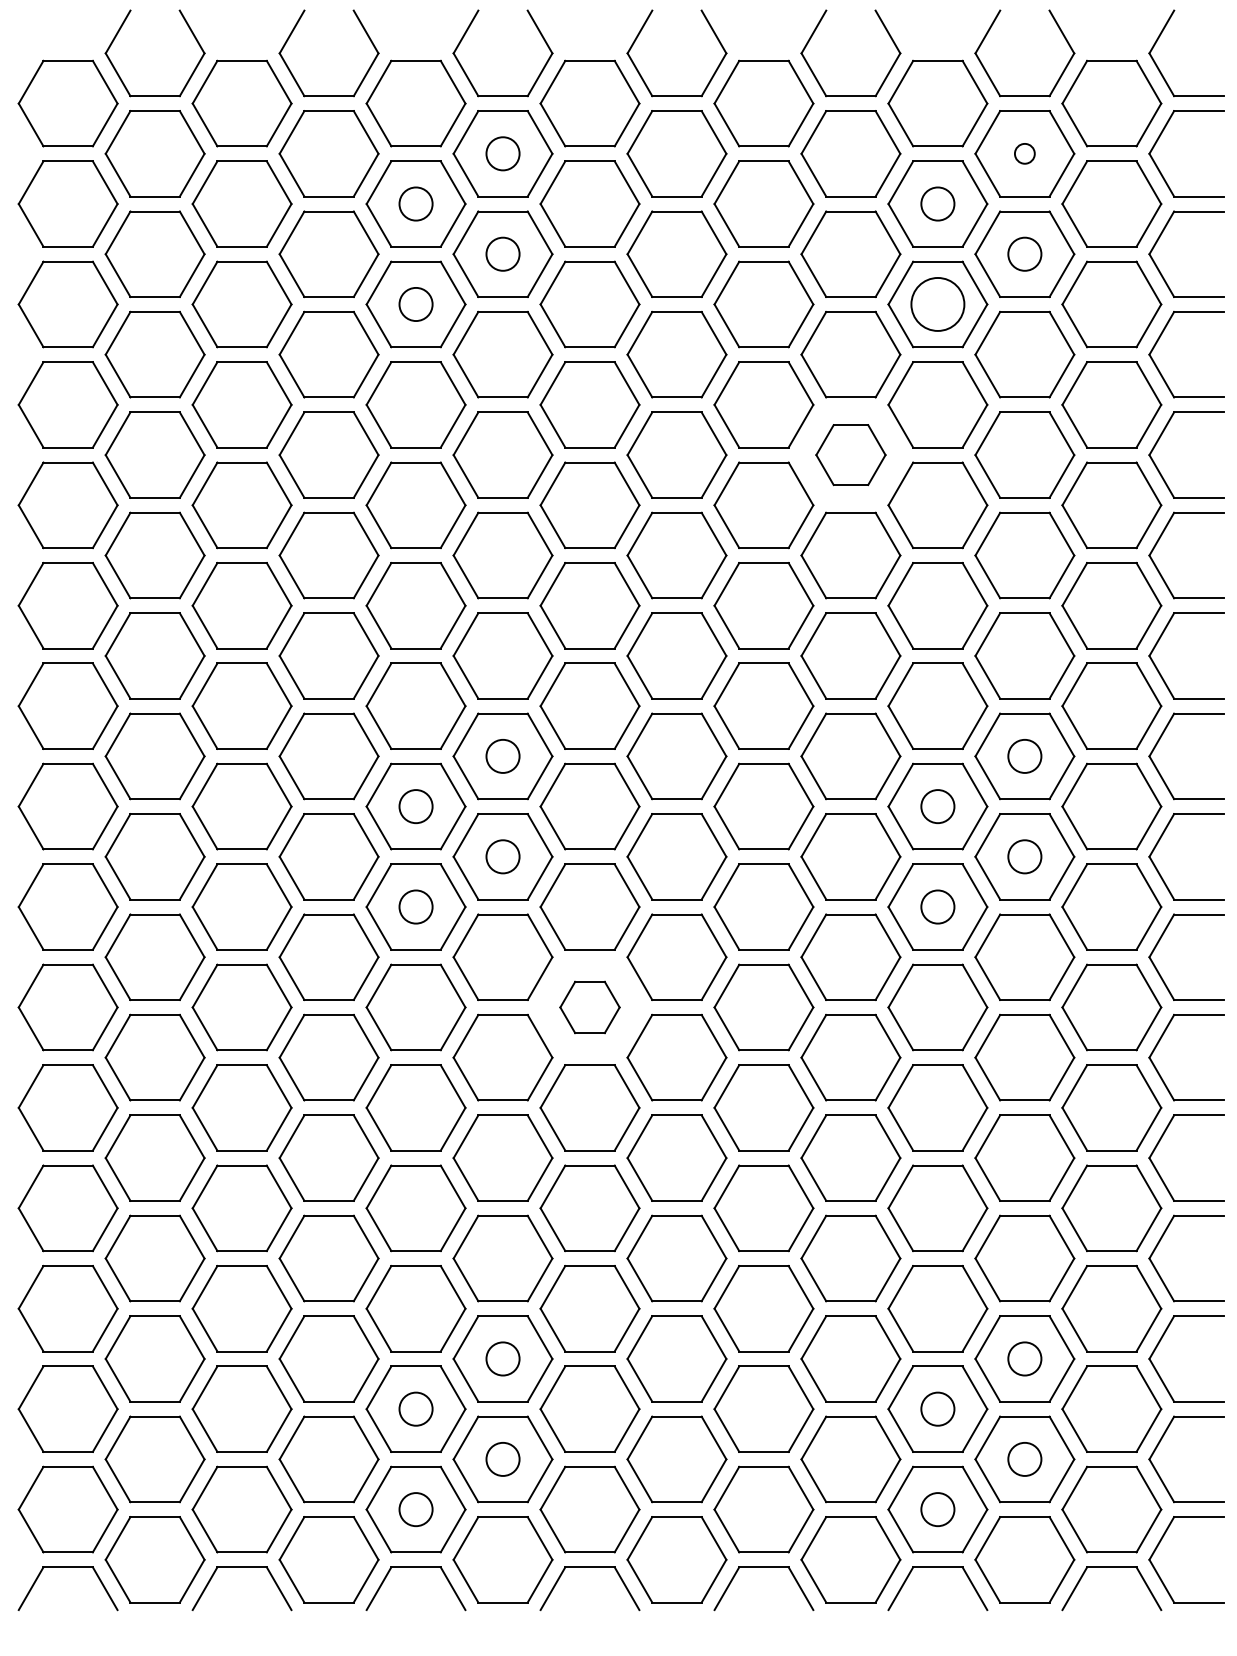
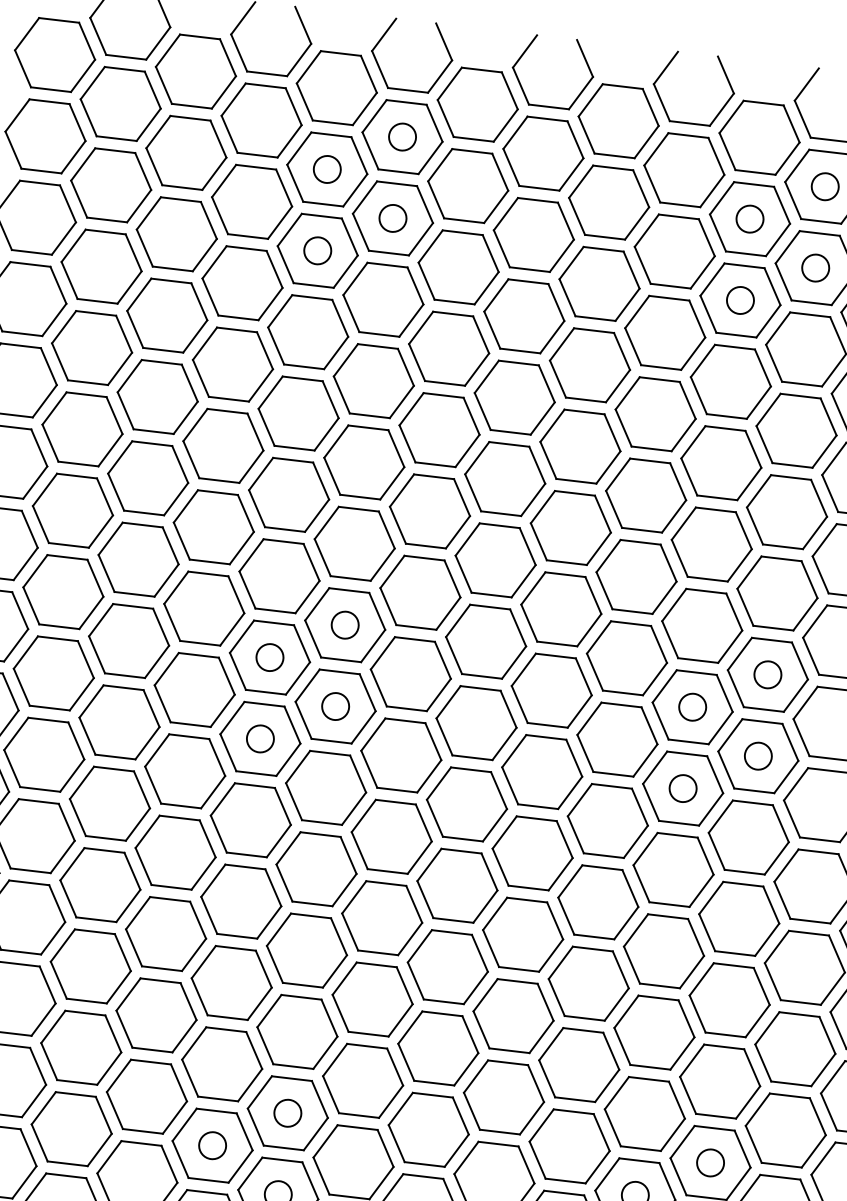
circle: (1024, 153) -> (824, 186), size x1.67
circle: (937, 304) -> (740, 300), size x0.62
part: (850, 454) -> (655, 413), size x1.43
part: (589, 1007) -> (391, 836), size x1.67

